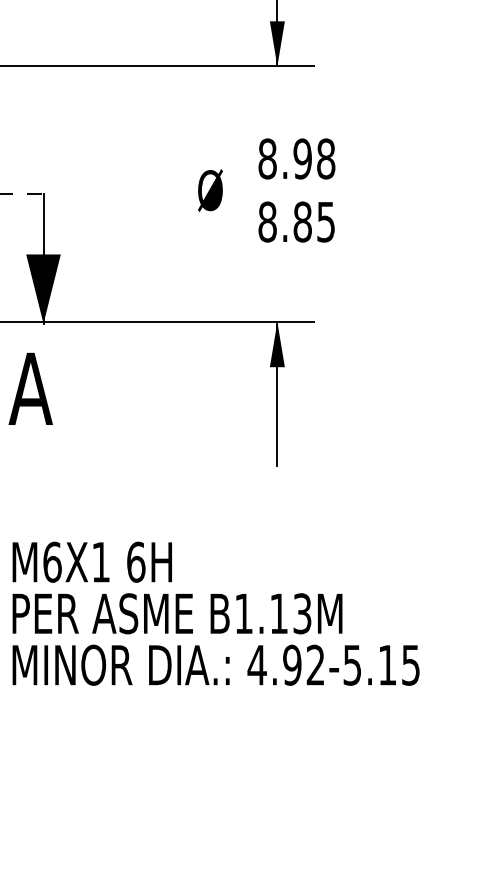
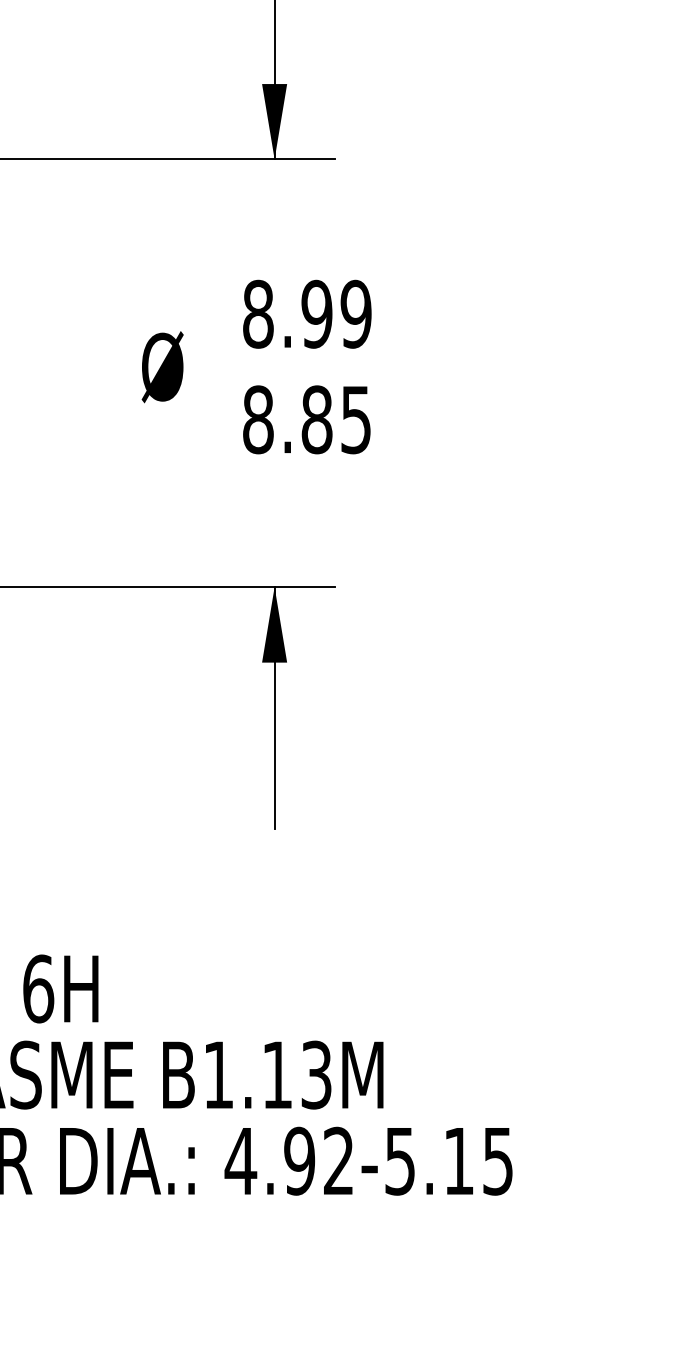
text: (325, 158) -> (355, 313), 8.98 -> 8.99

